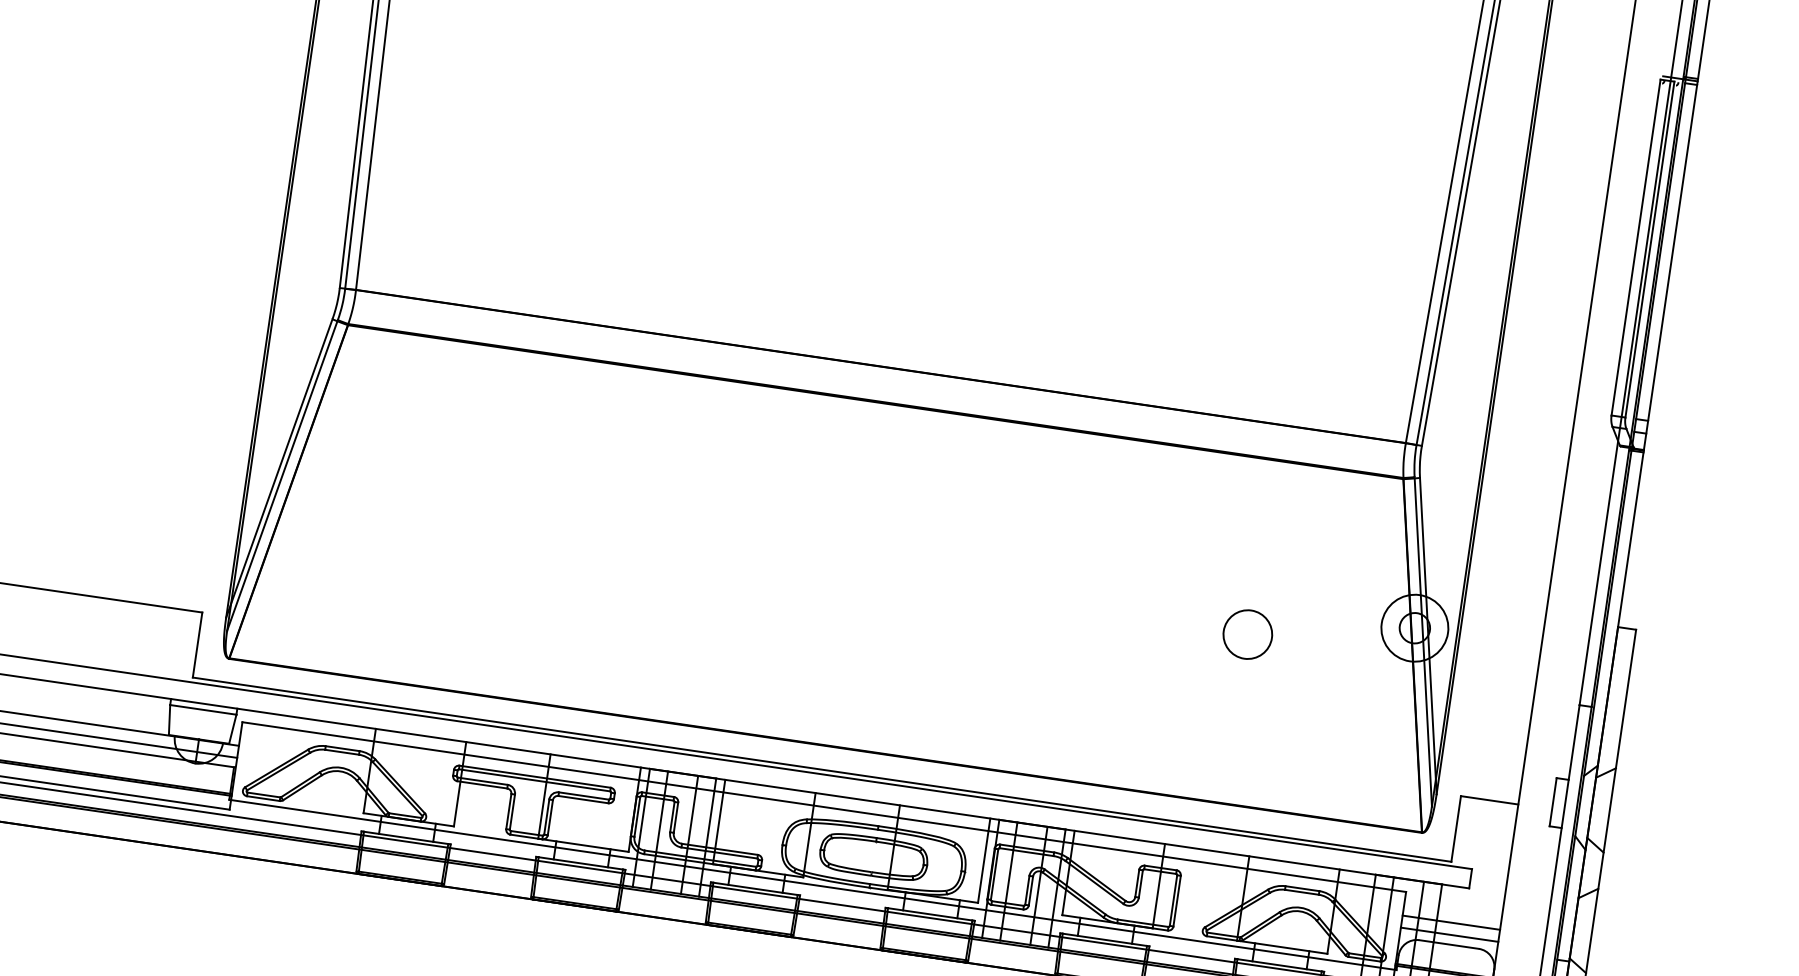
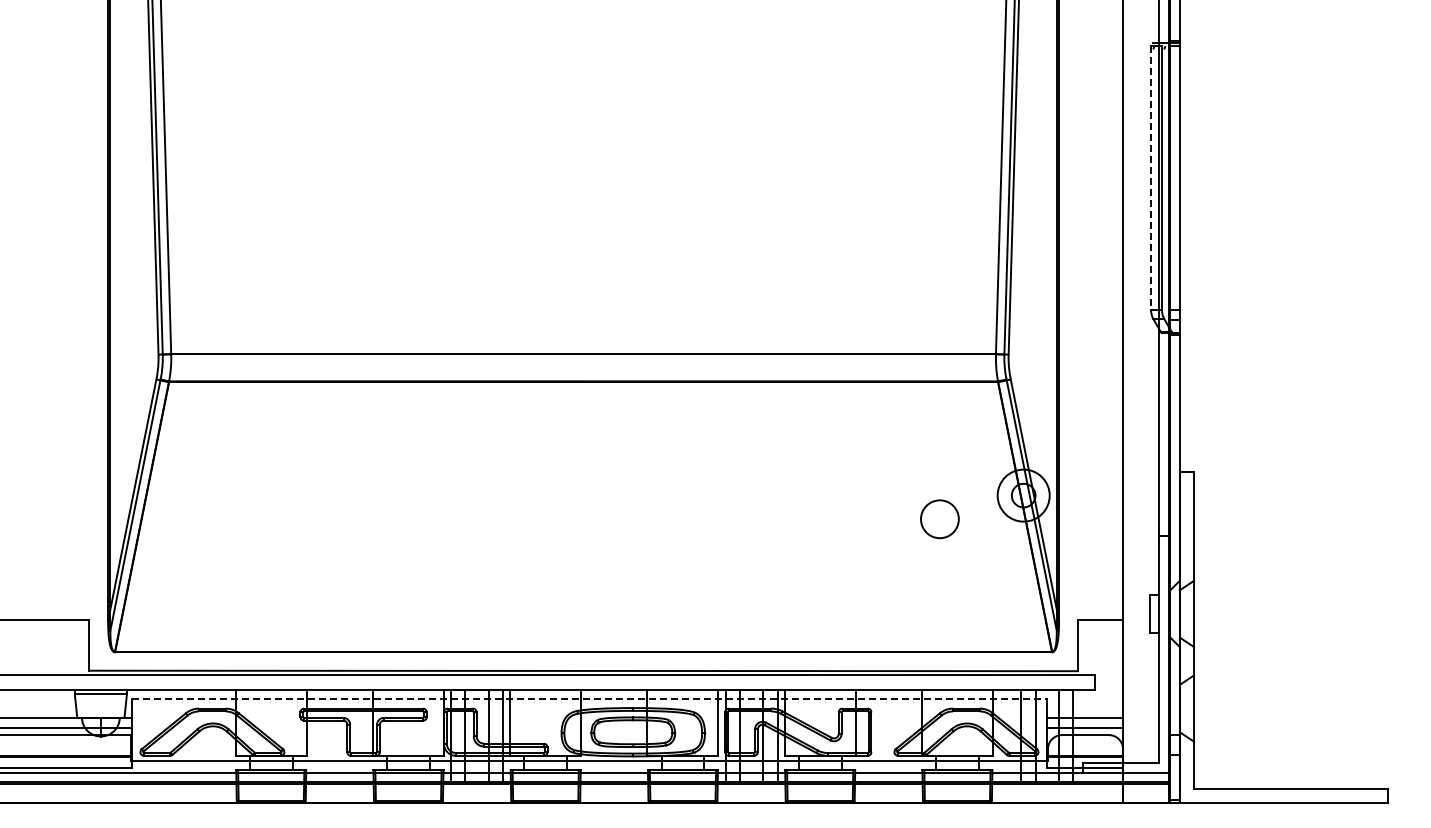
line: (1636, 247) -> (1151, 177), solid -> dashed
circle: (1247, 634) -> (939, 519), moved
line: (824, 807) -> (589, 699), solid -> dashed

